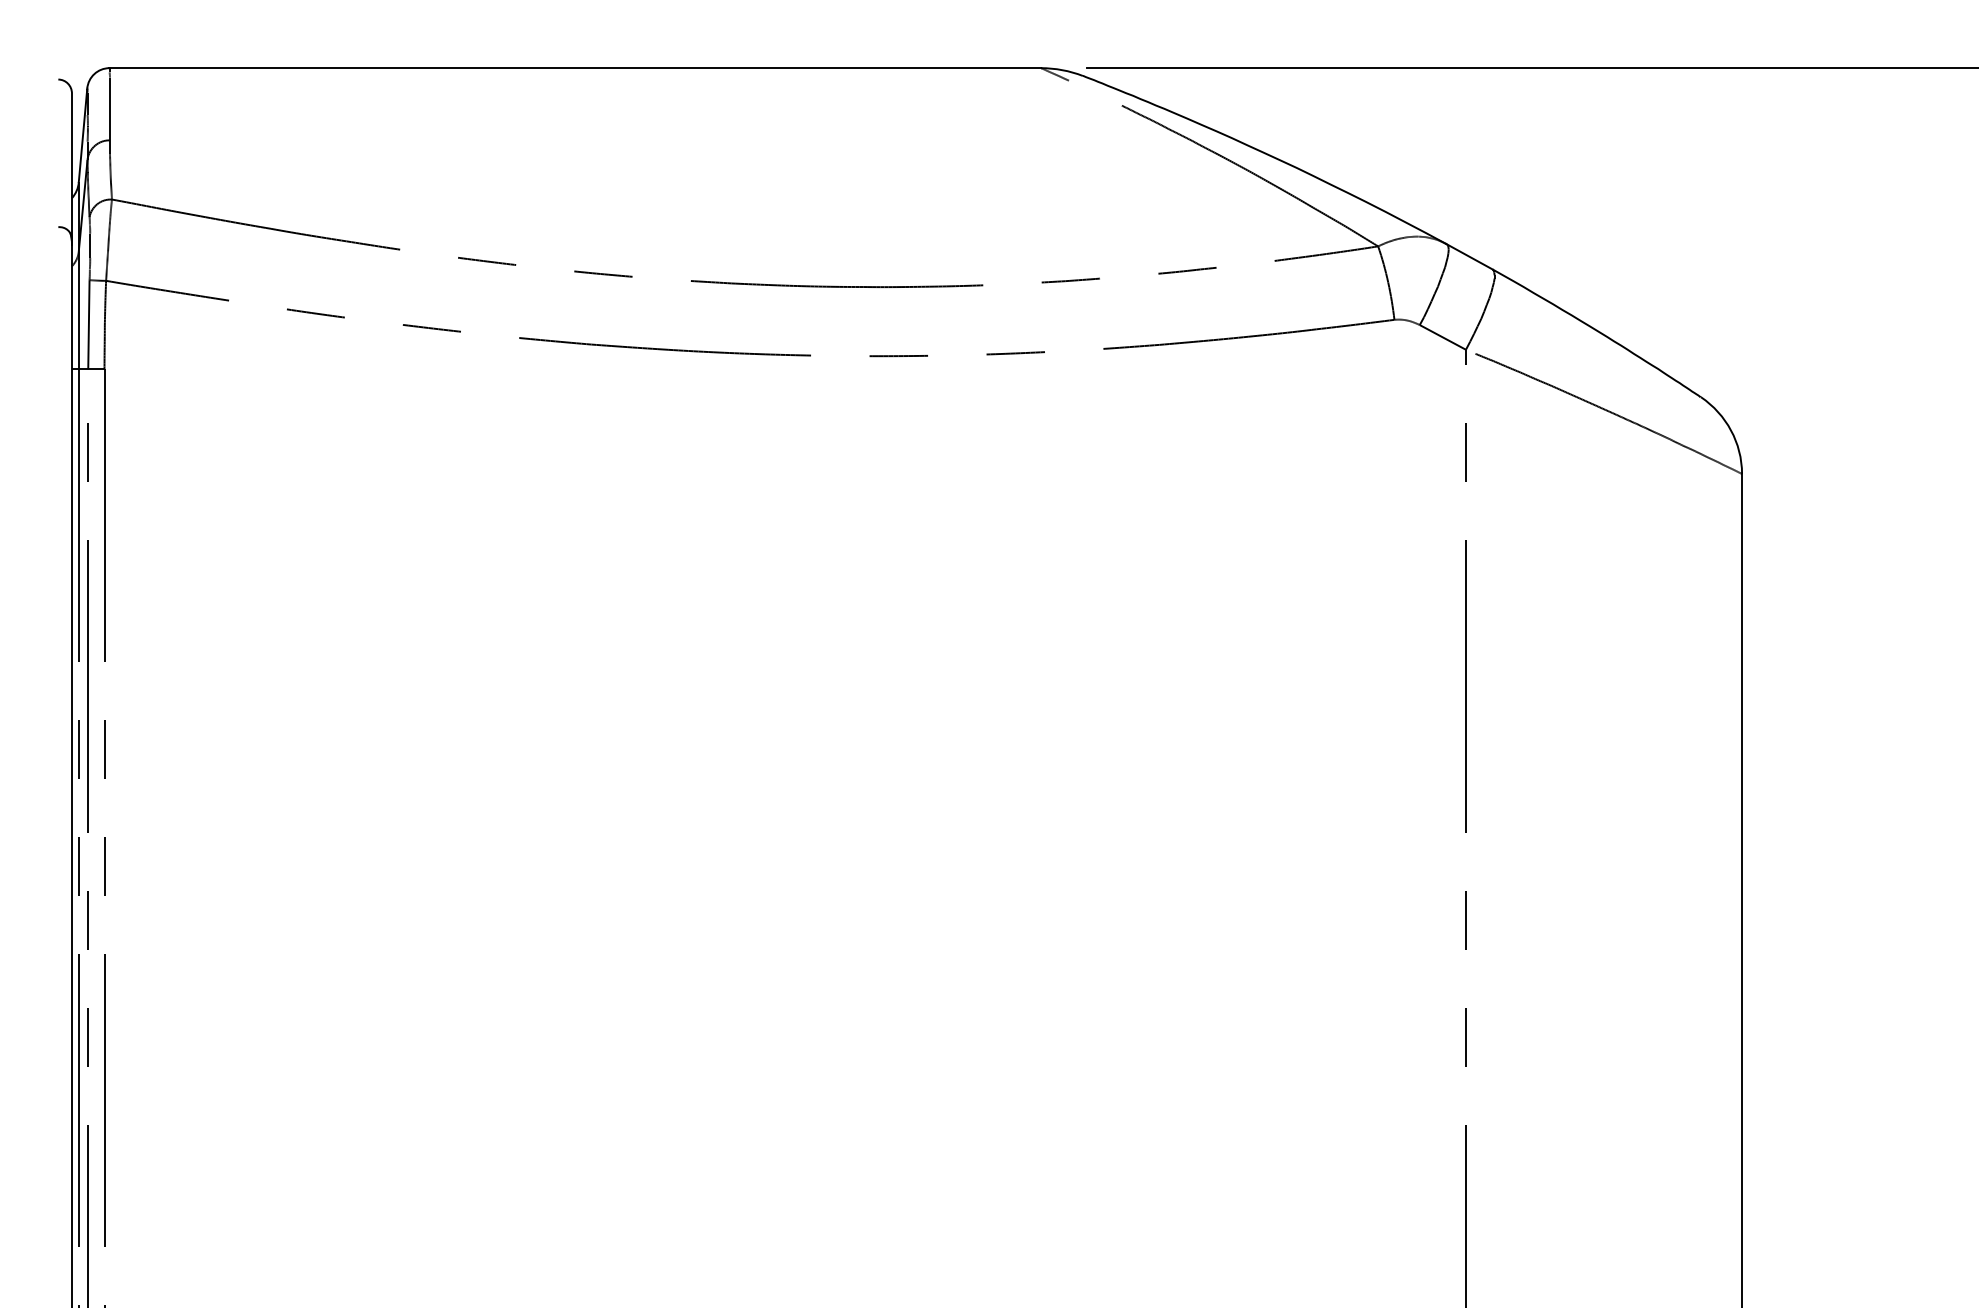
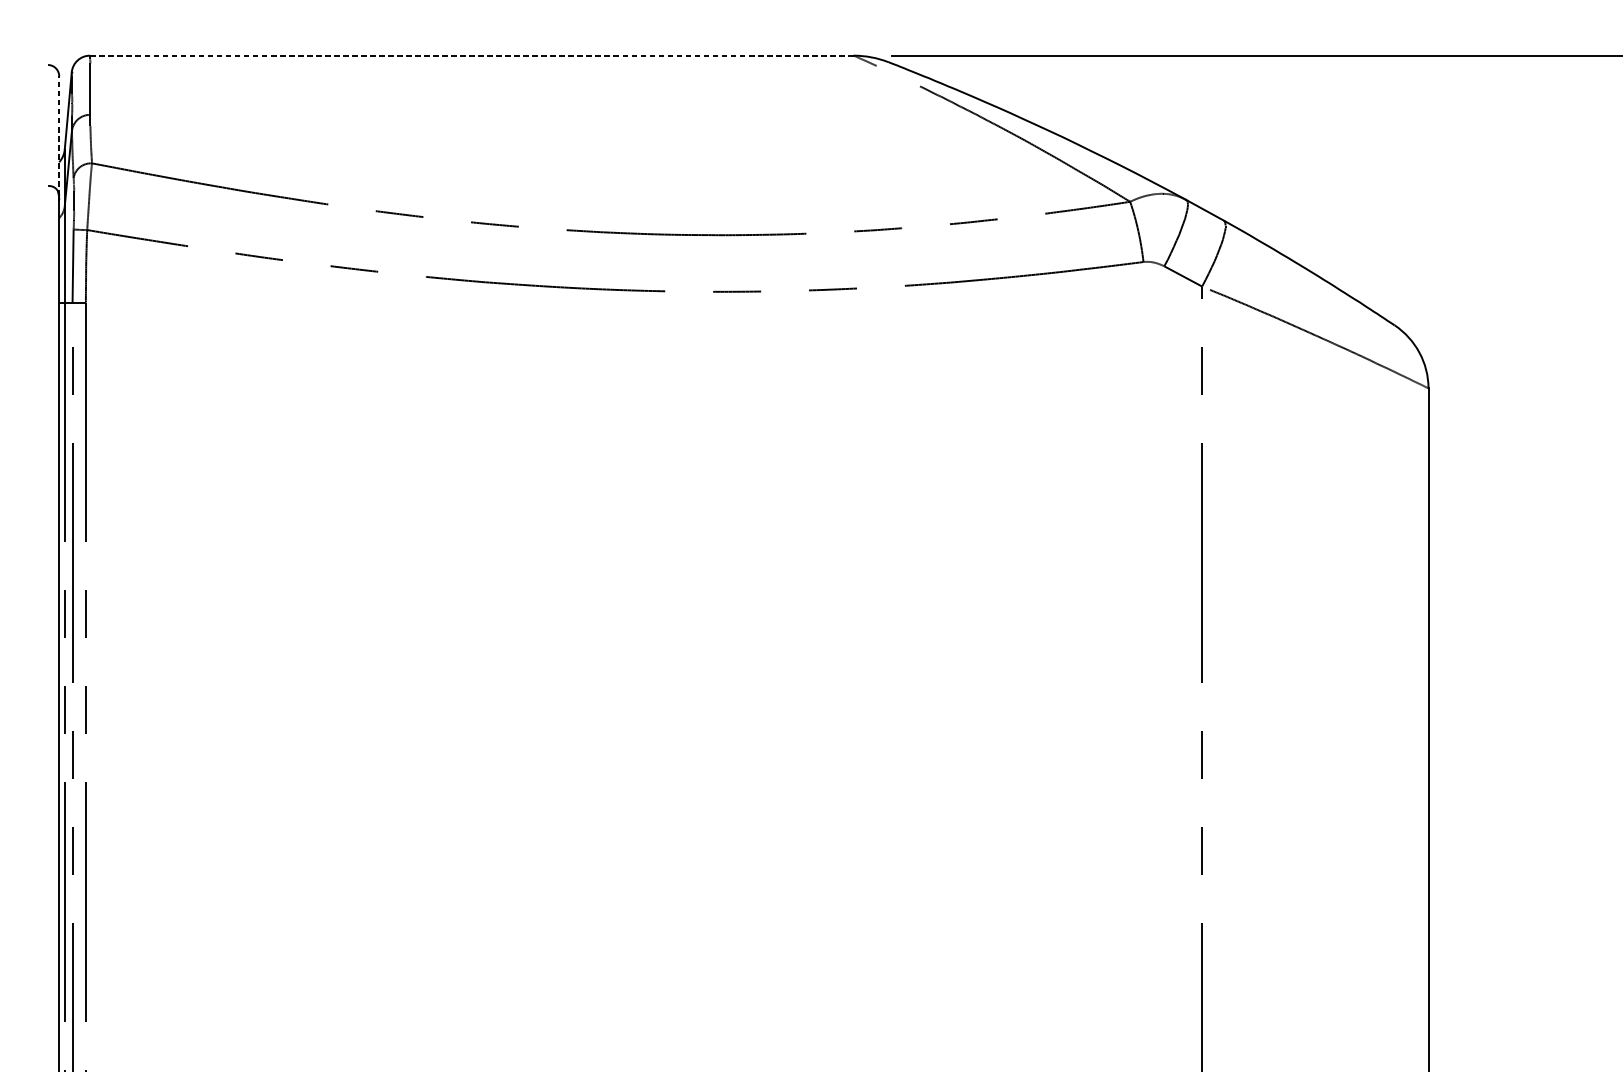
line: (575, 68) -> (472, 55), solid -> dashed
line: (72, 166) -> (59, 136), solid -> dashed

